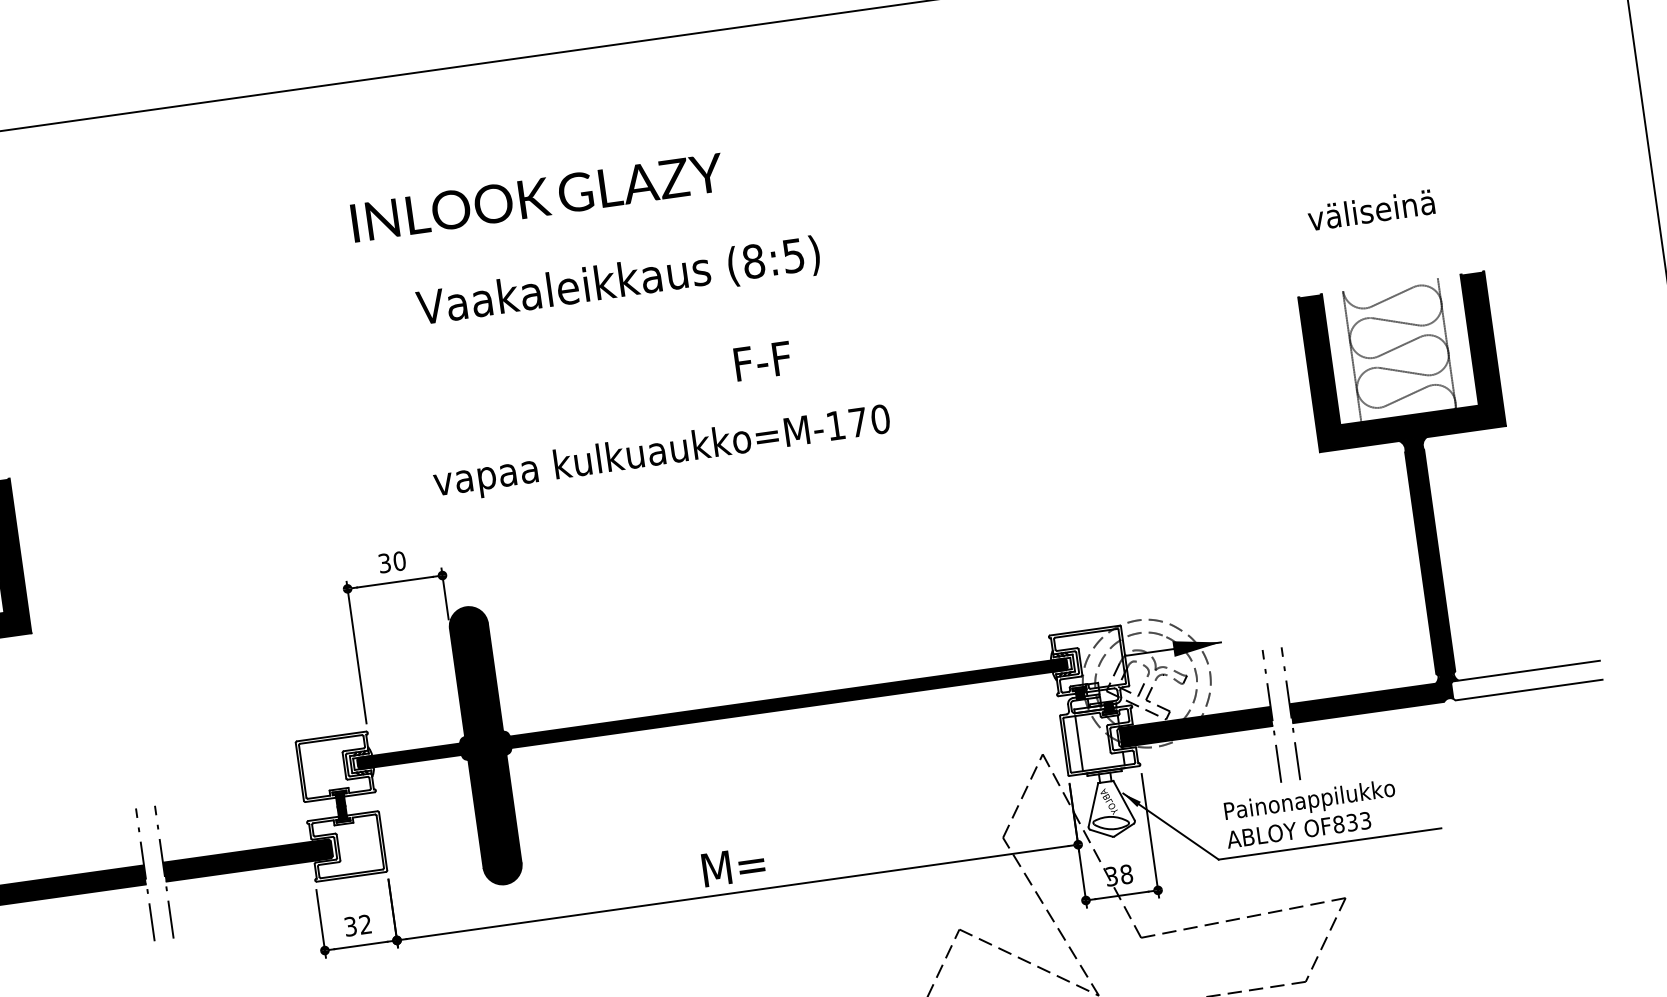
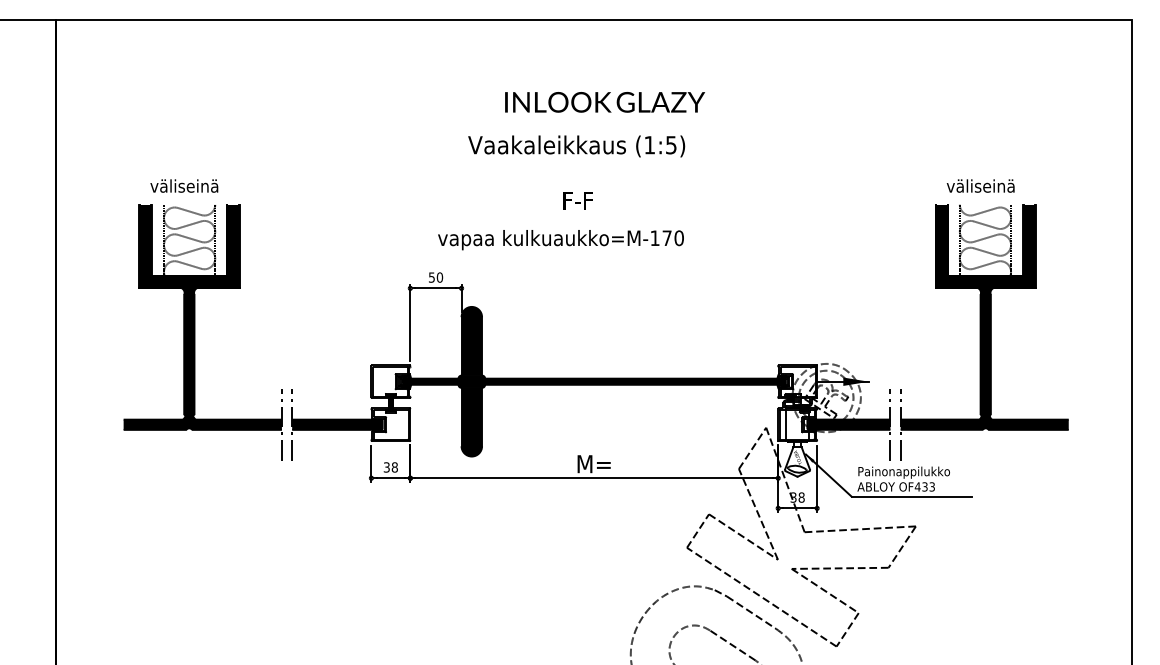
text: (536, 198) -> (604, 102), moved
text: (1370, 209) -> (980, 185), moved
text: (753, 262) -> (649, 145), (8:5) -> (1:5)
text: (761, 361) -> (577, 200), moved
text: (661, 454) -> (560, 240), moved
text: (383, 563) -> (431, 277), 30 -> 50
fill: (1525, 680) -> (1027, 424), added
text: (1338, 823) -> (917, 486), OF833 -> OF433
text: (364, 924) -> (394, 467), 32 -> 38

